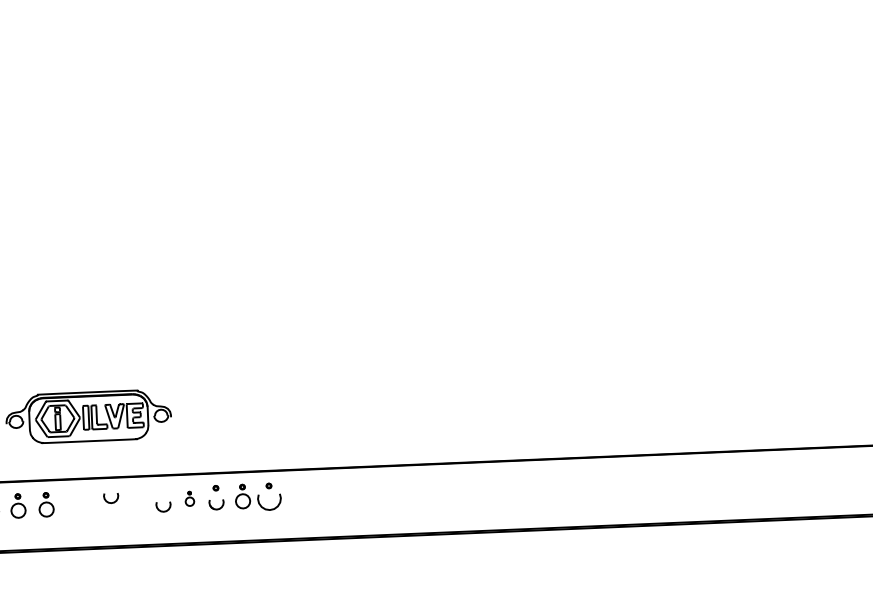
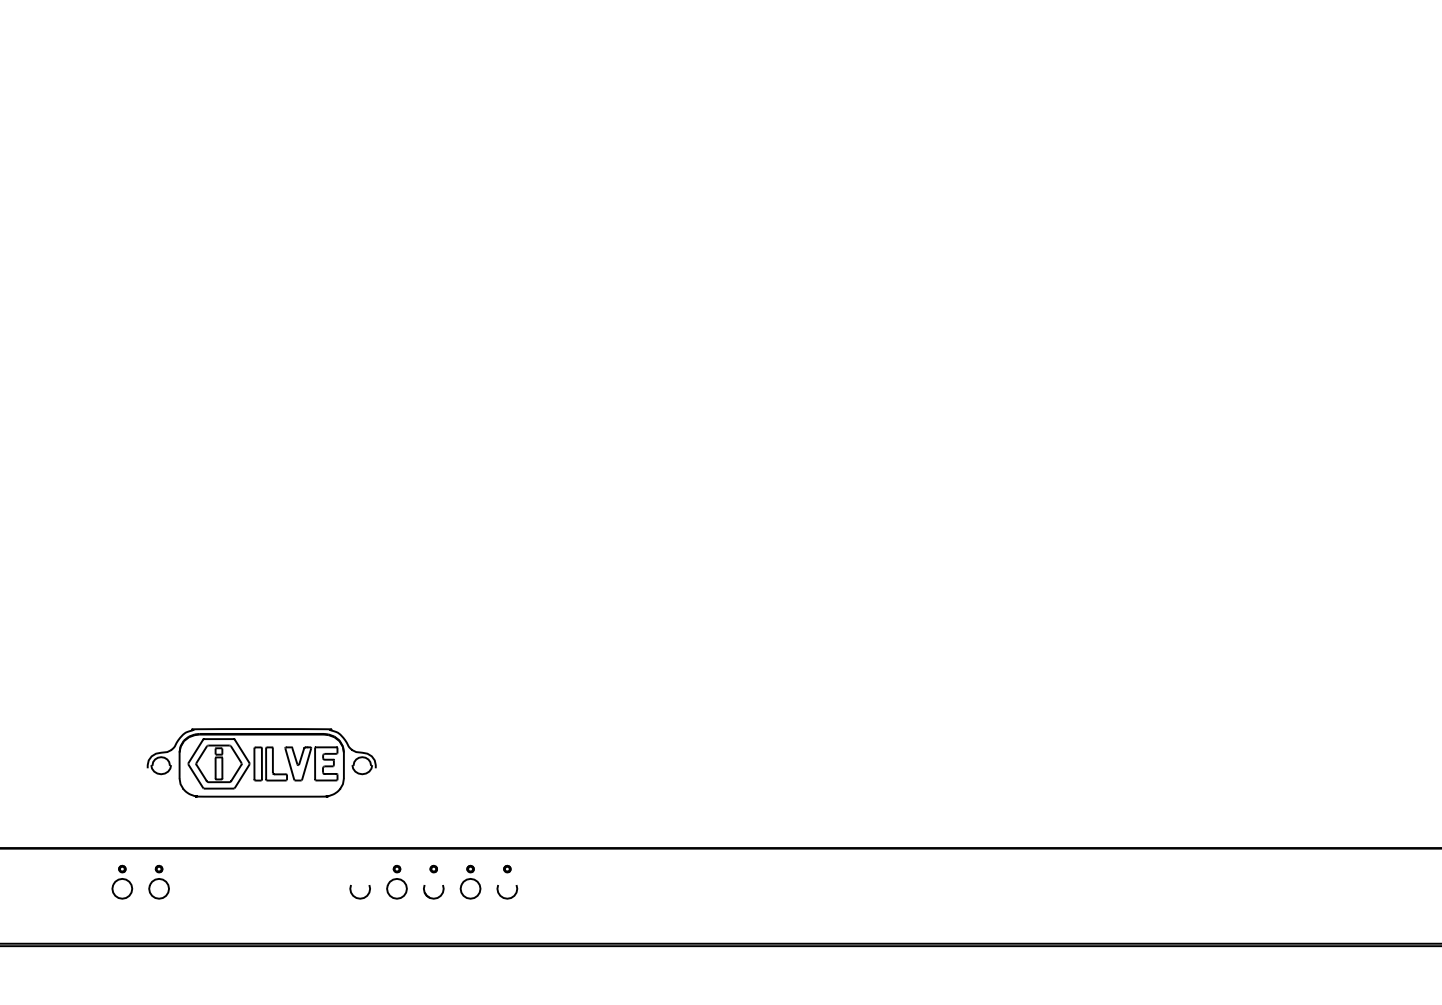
part: (110, 498) -> (287, 877), removed
part: (189, 499) -> (396, 882), size x1.67
part: (269, 502) -> (507, 892), size x0.62
part: (45, 504) -> (197, 881), removed

